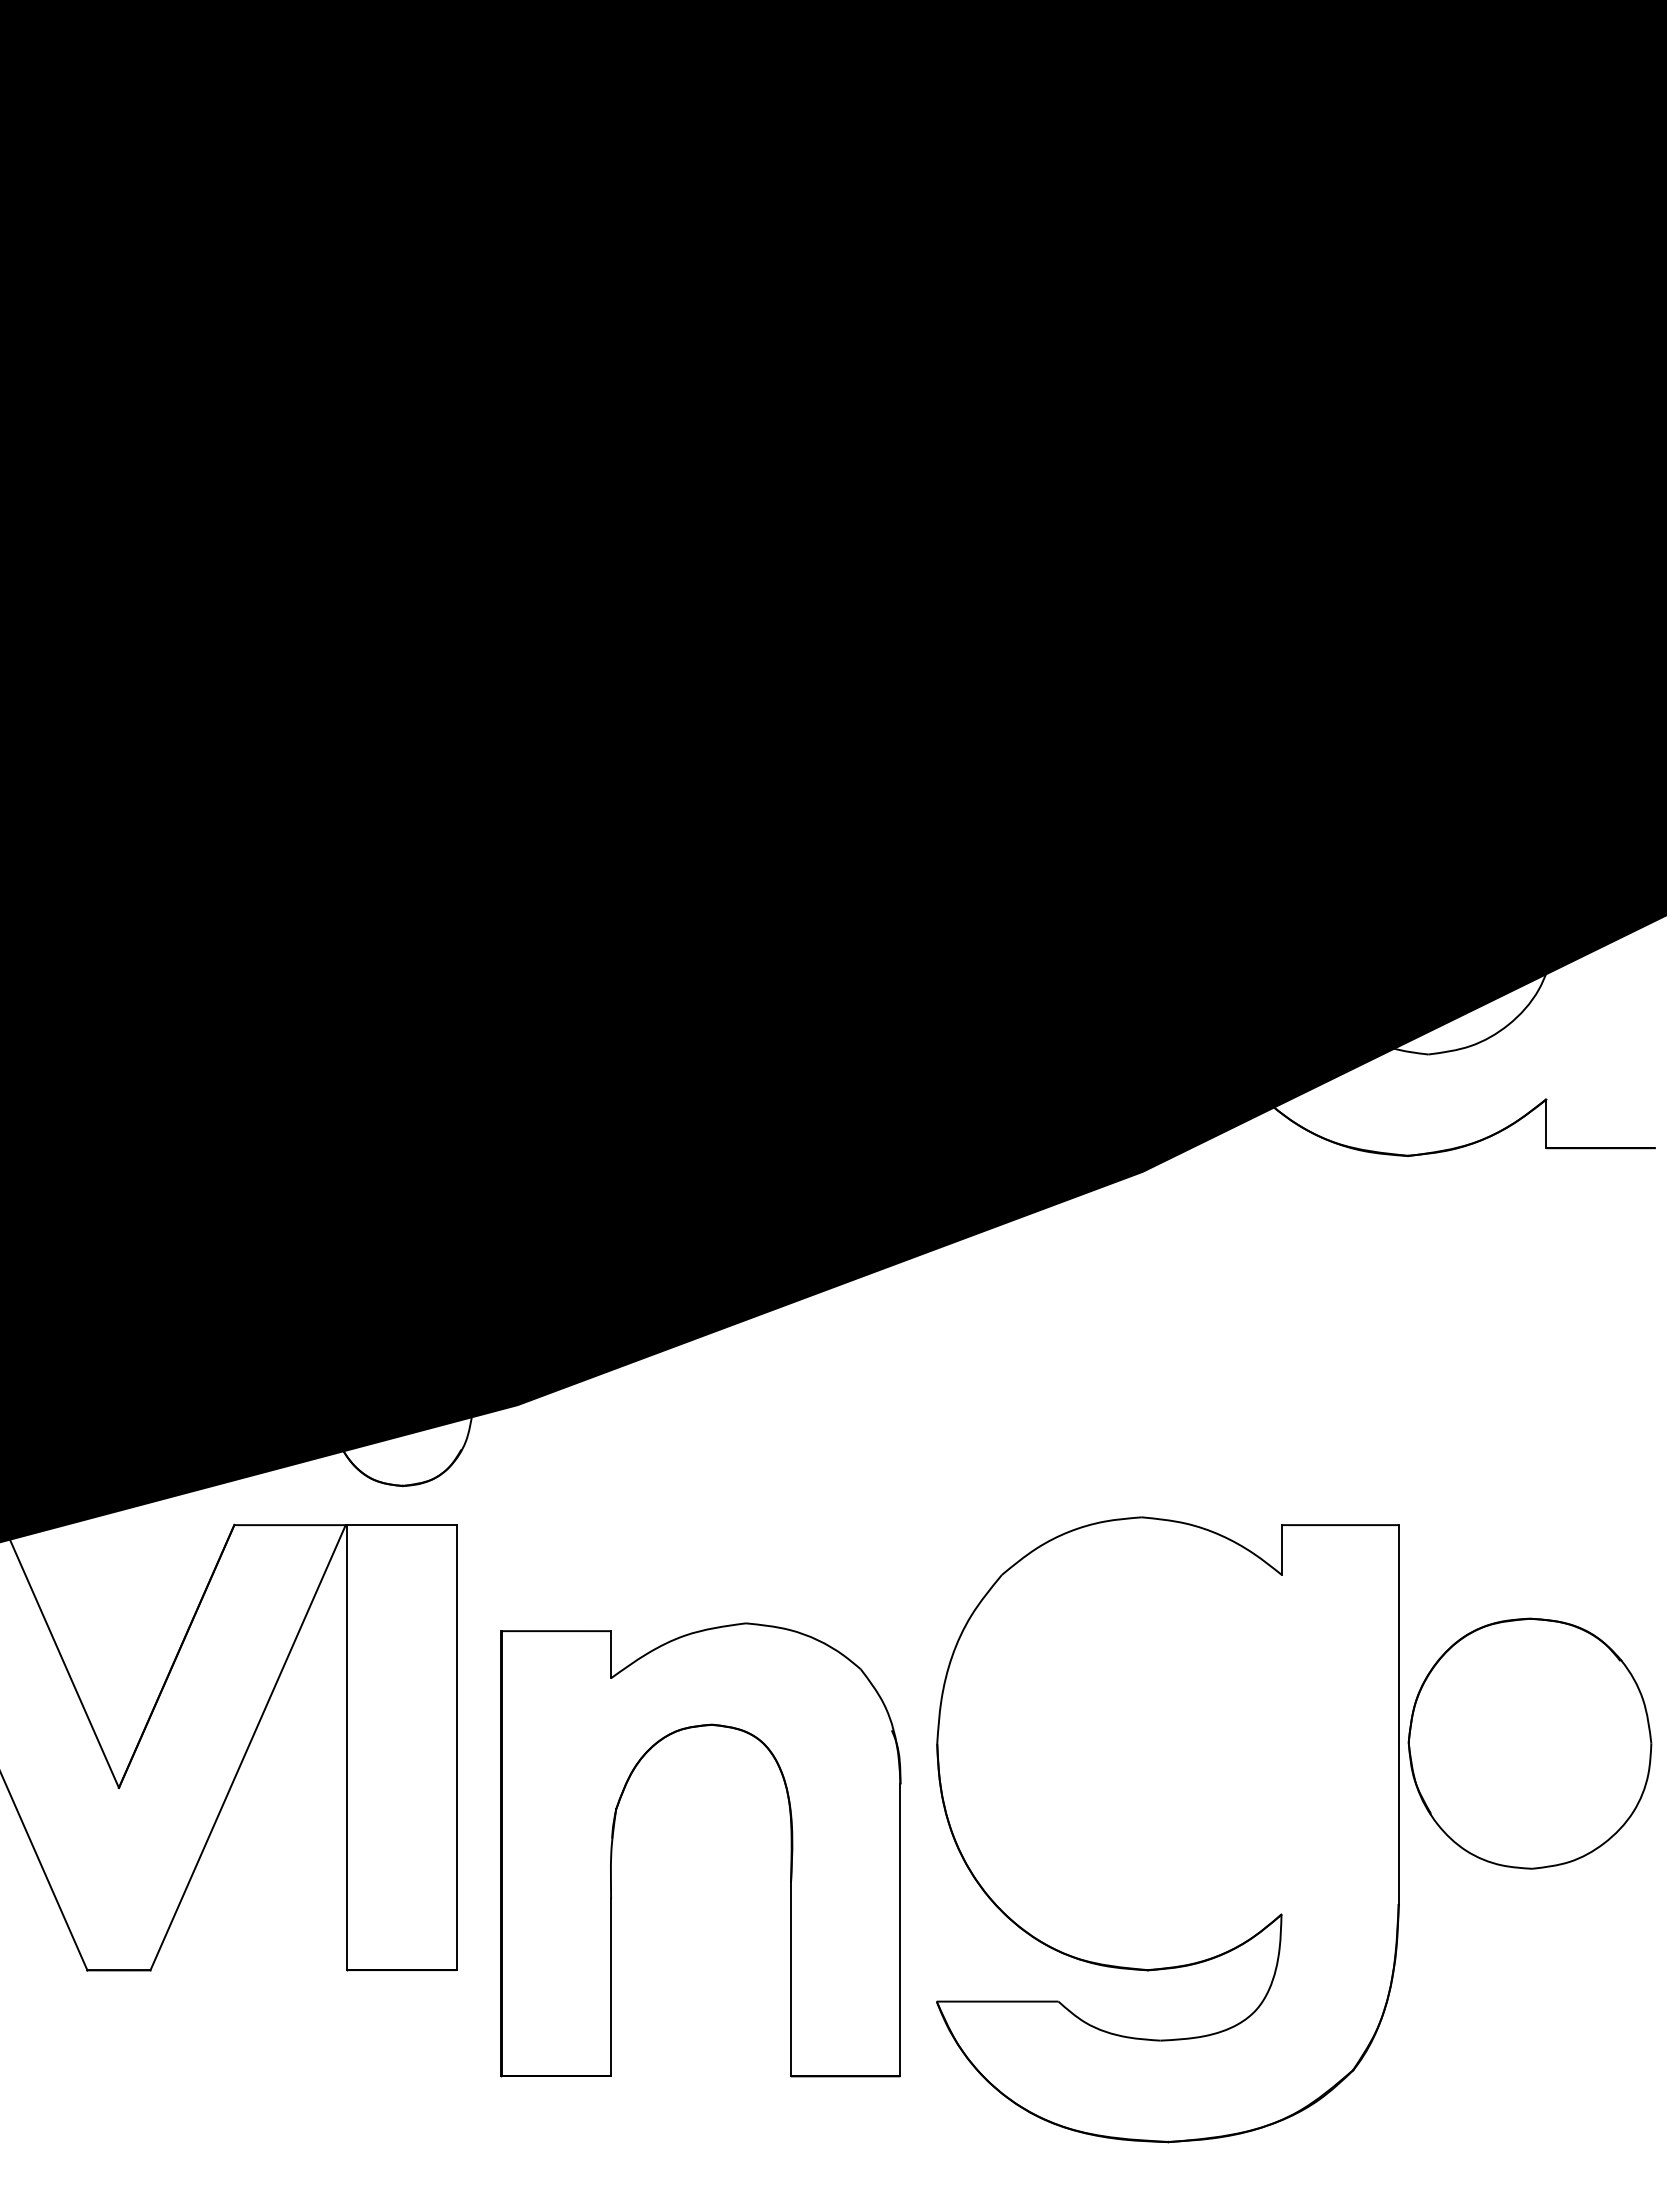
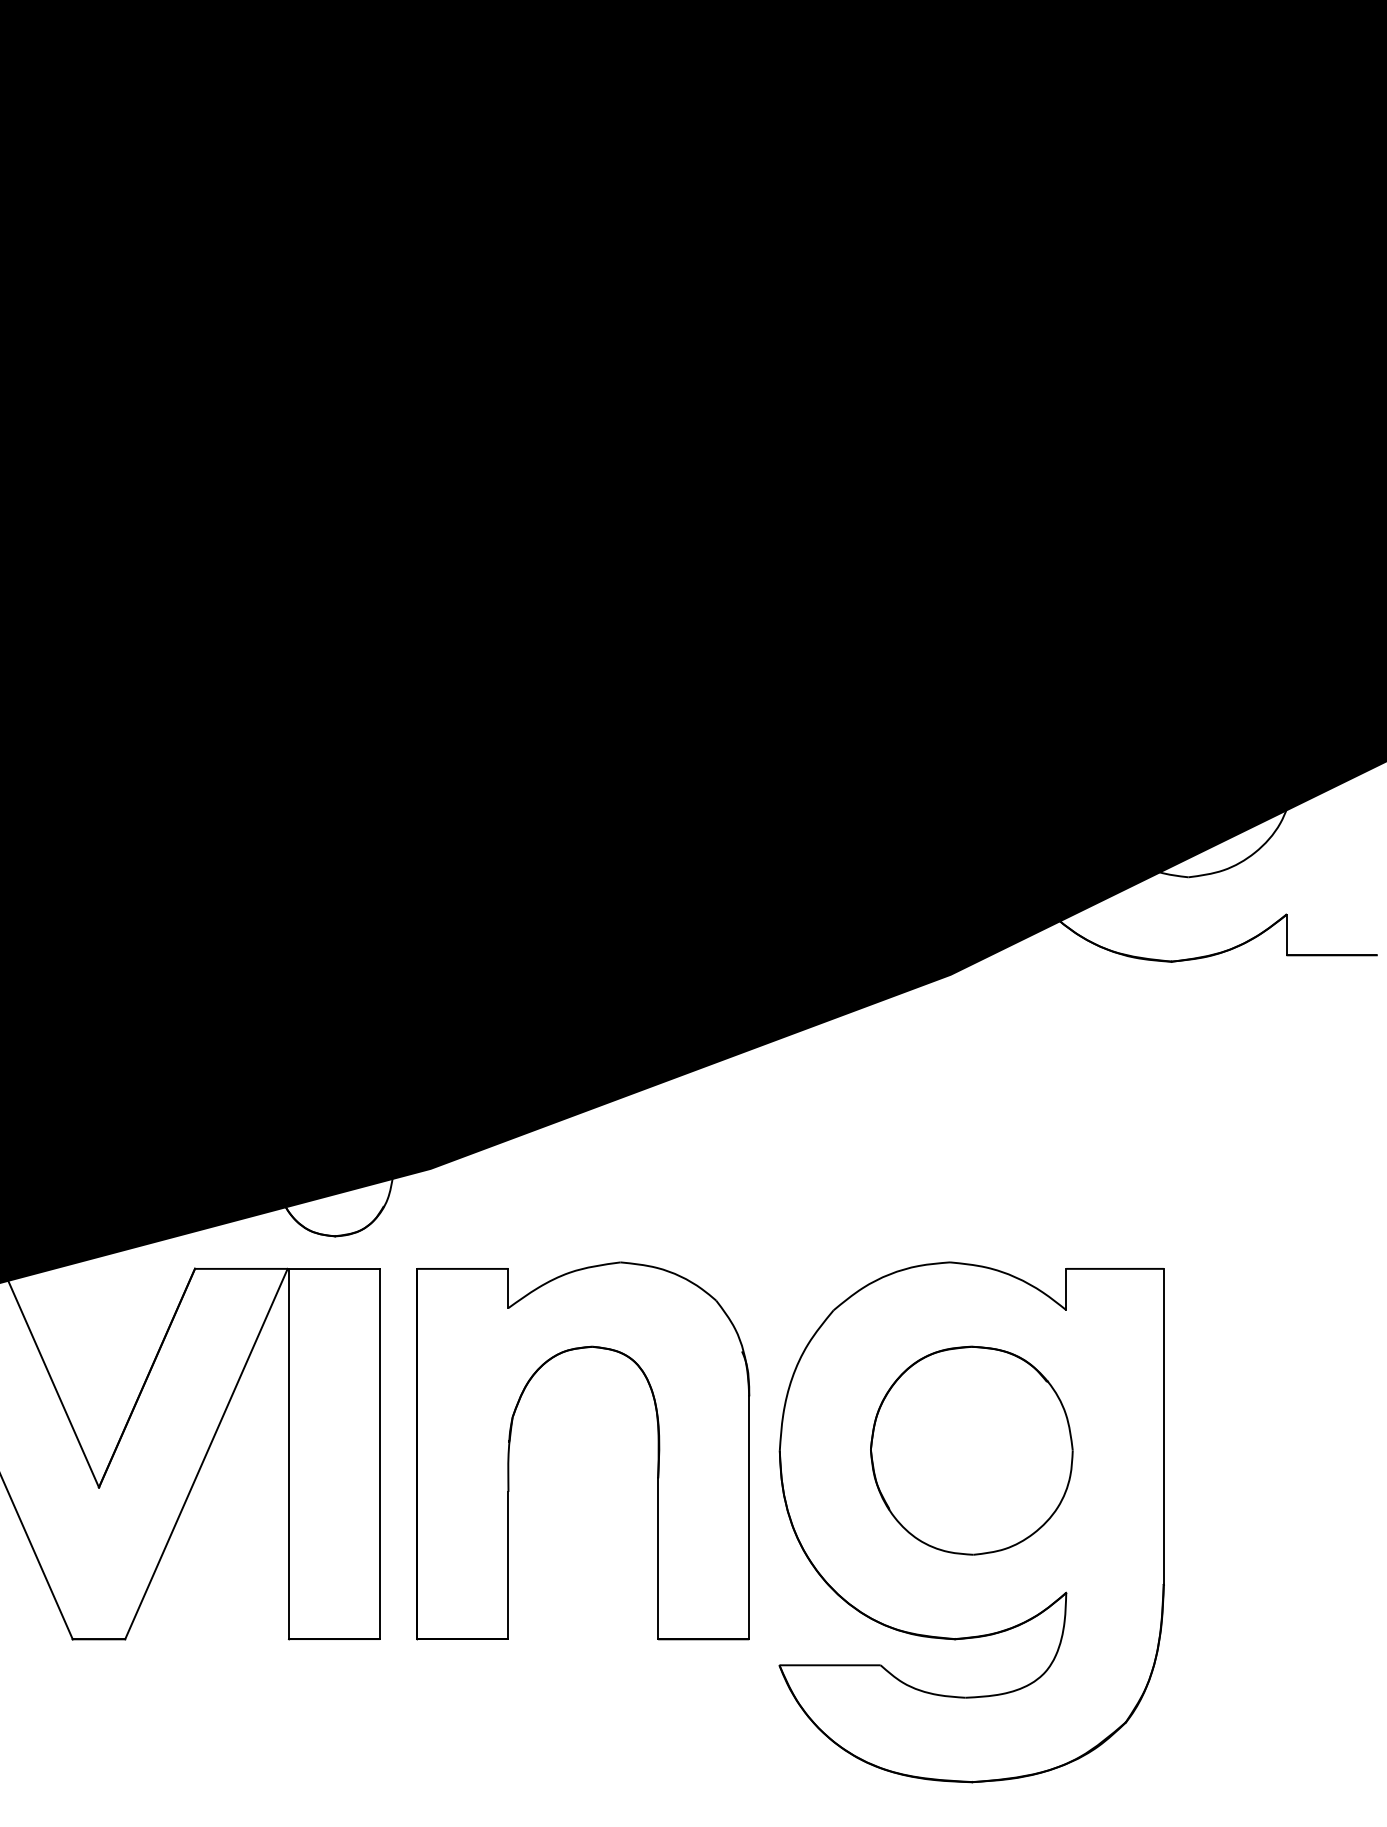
part: (1529, 1743) -> (971, 1450), moved
part: (613, 1841) -> (510, 1443), moved

